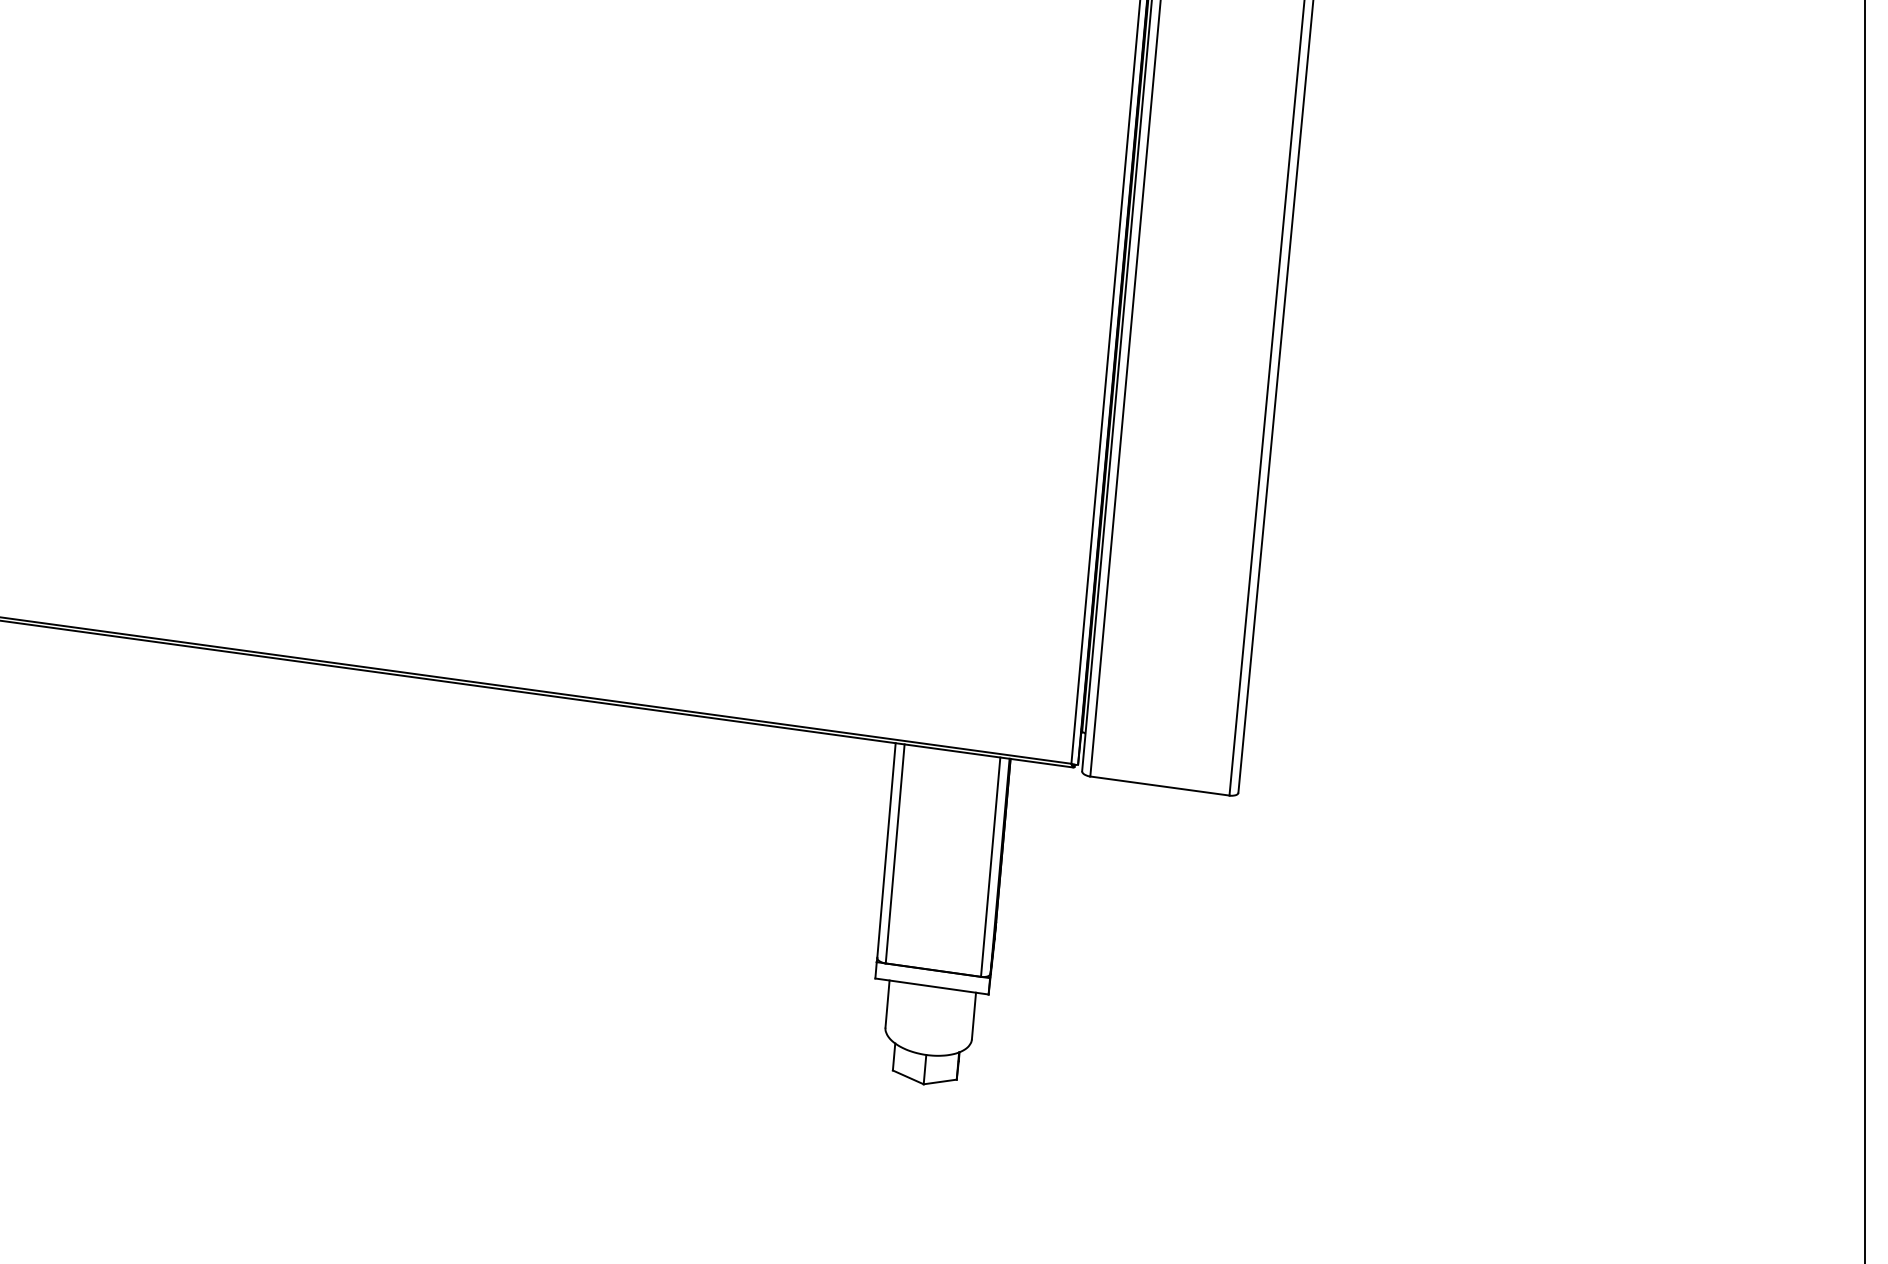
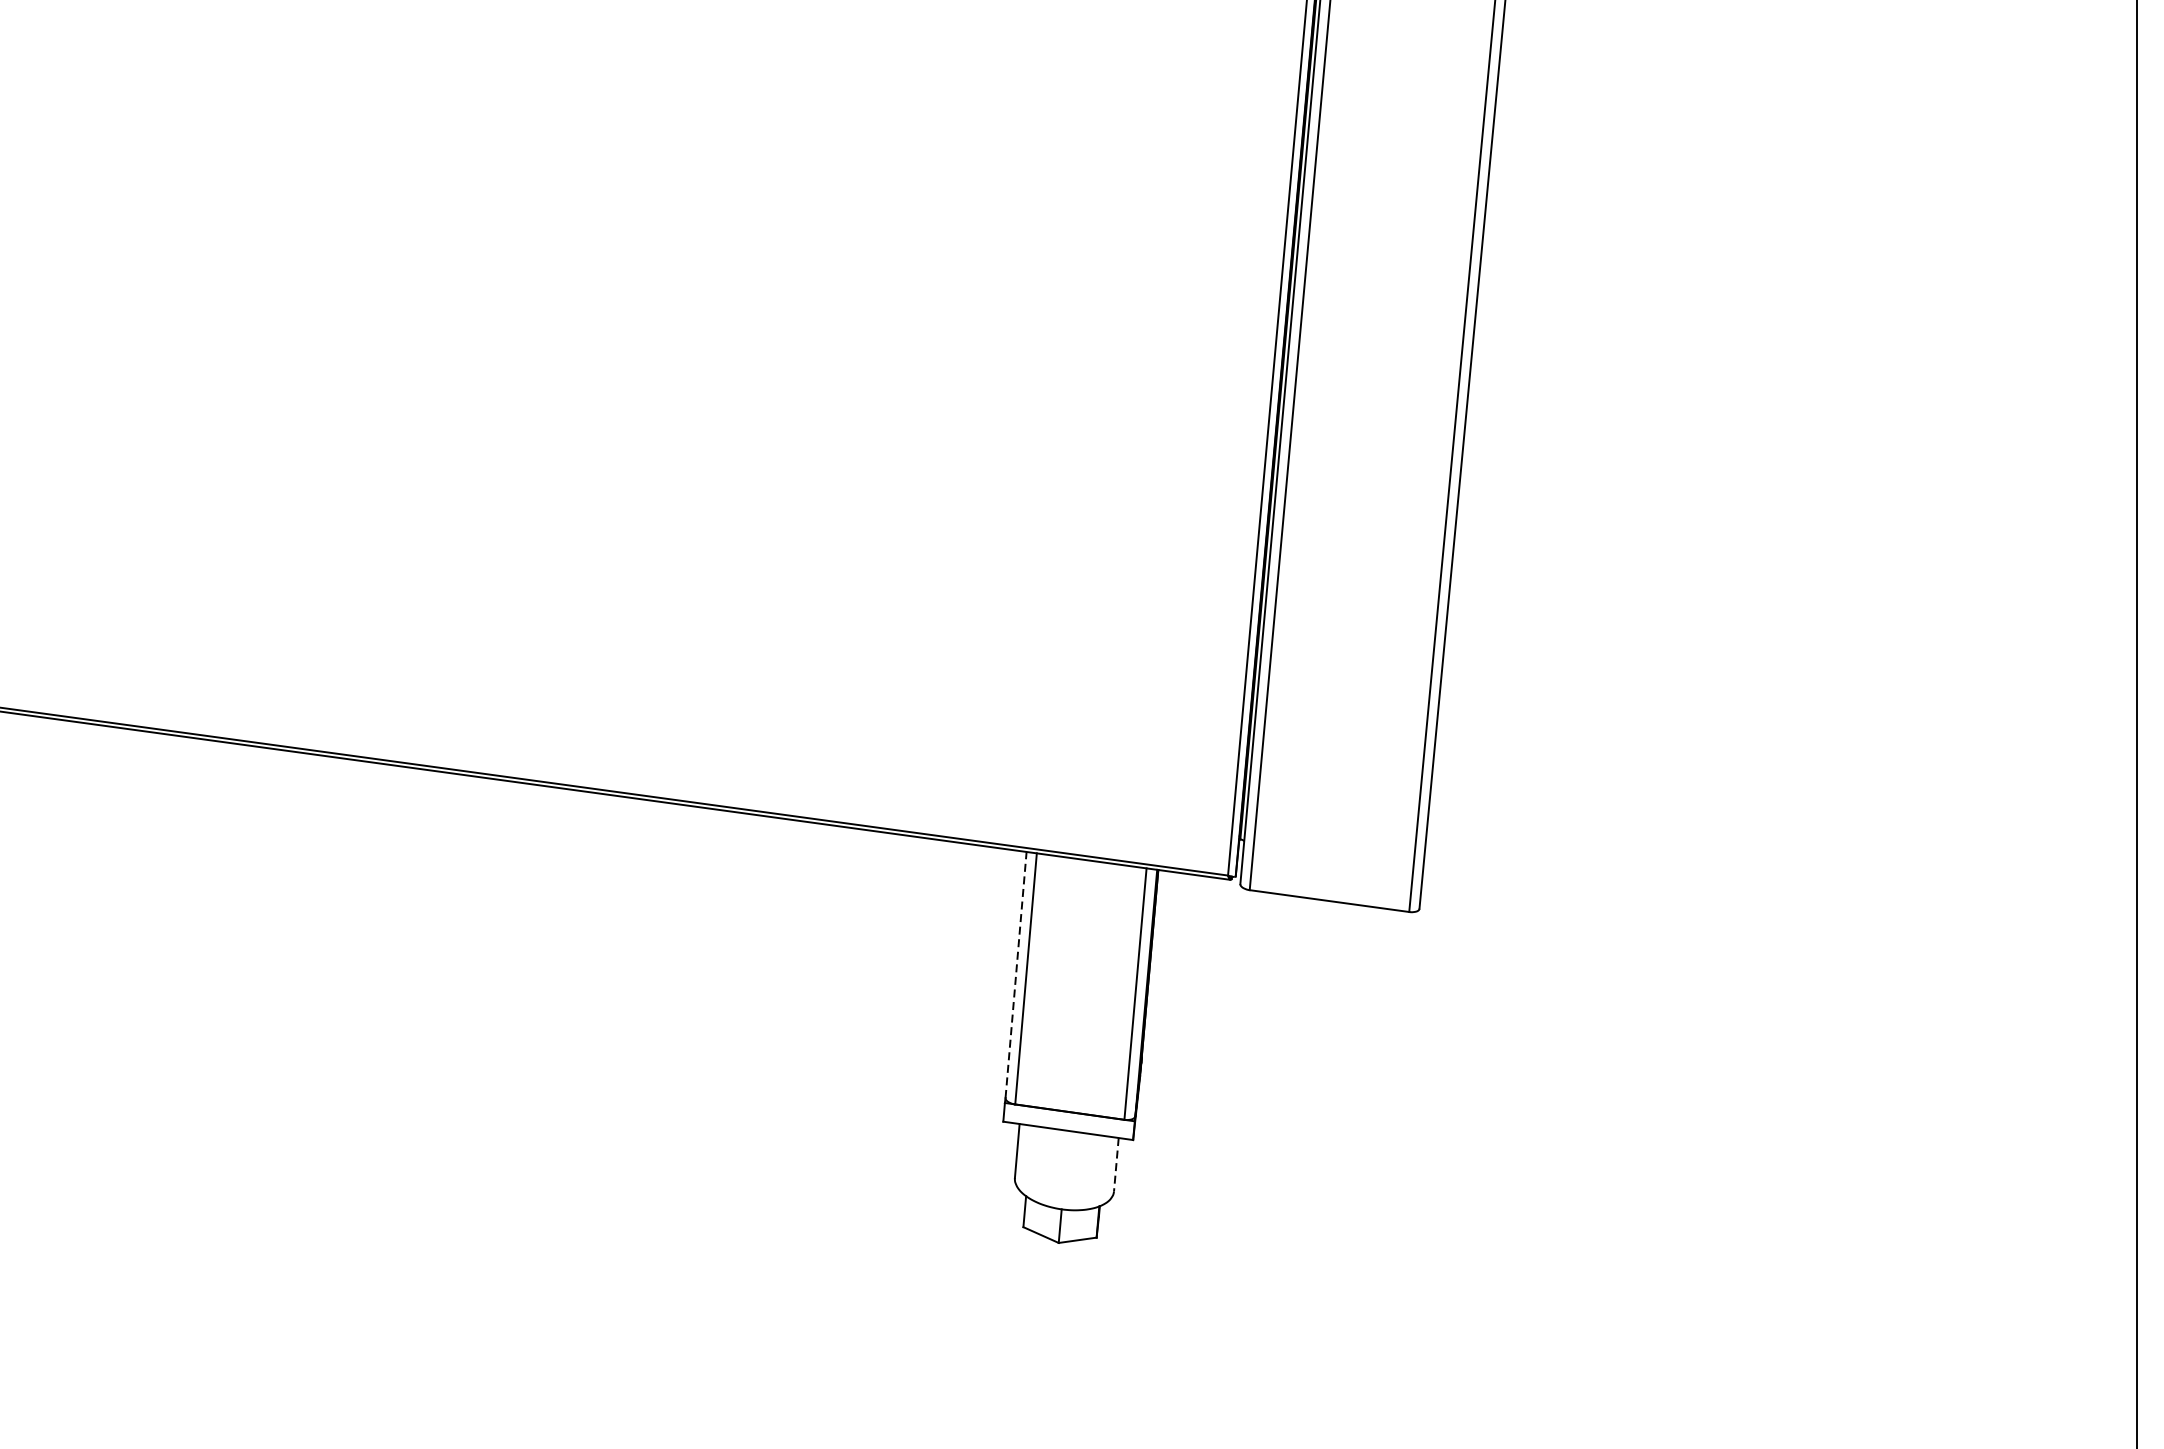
line: (886, 850) -> (1016, 974), solid -> dashed
line: (973, 1016) -> (1115, 1165), solid -> dashed

